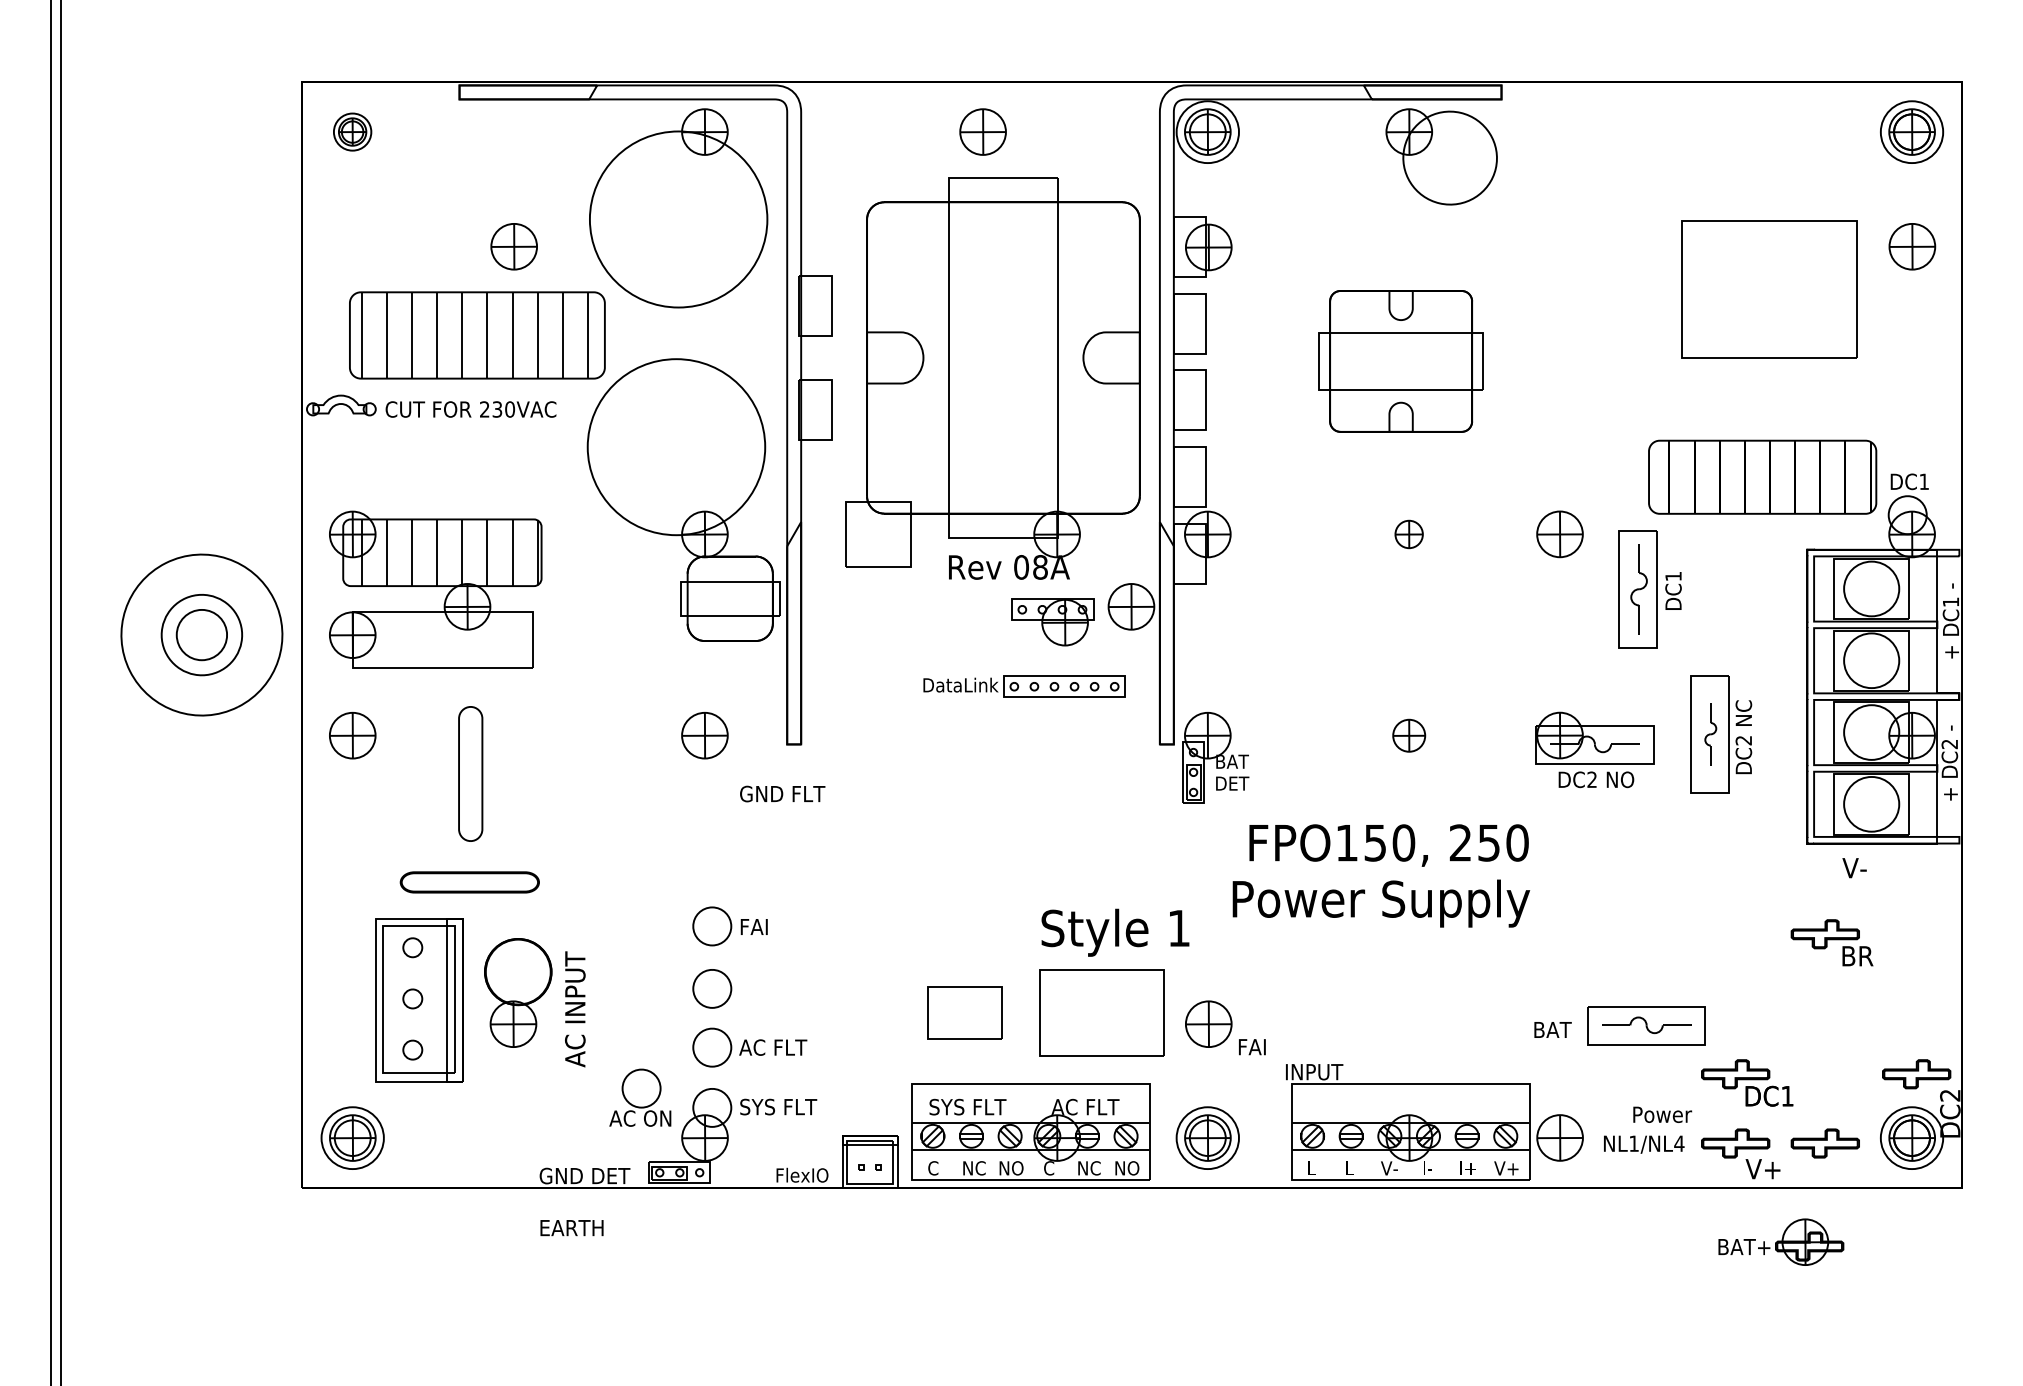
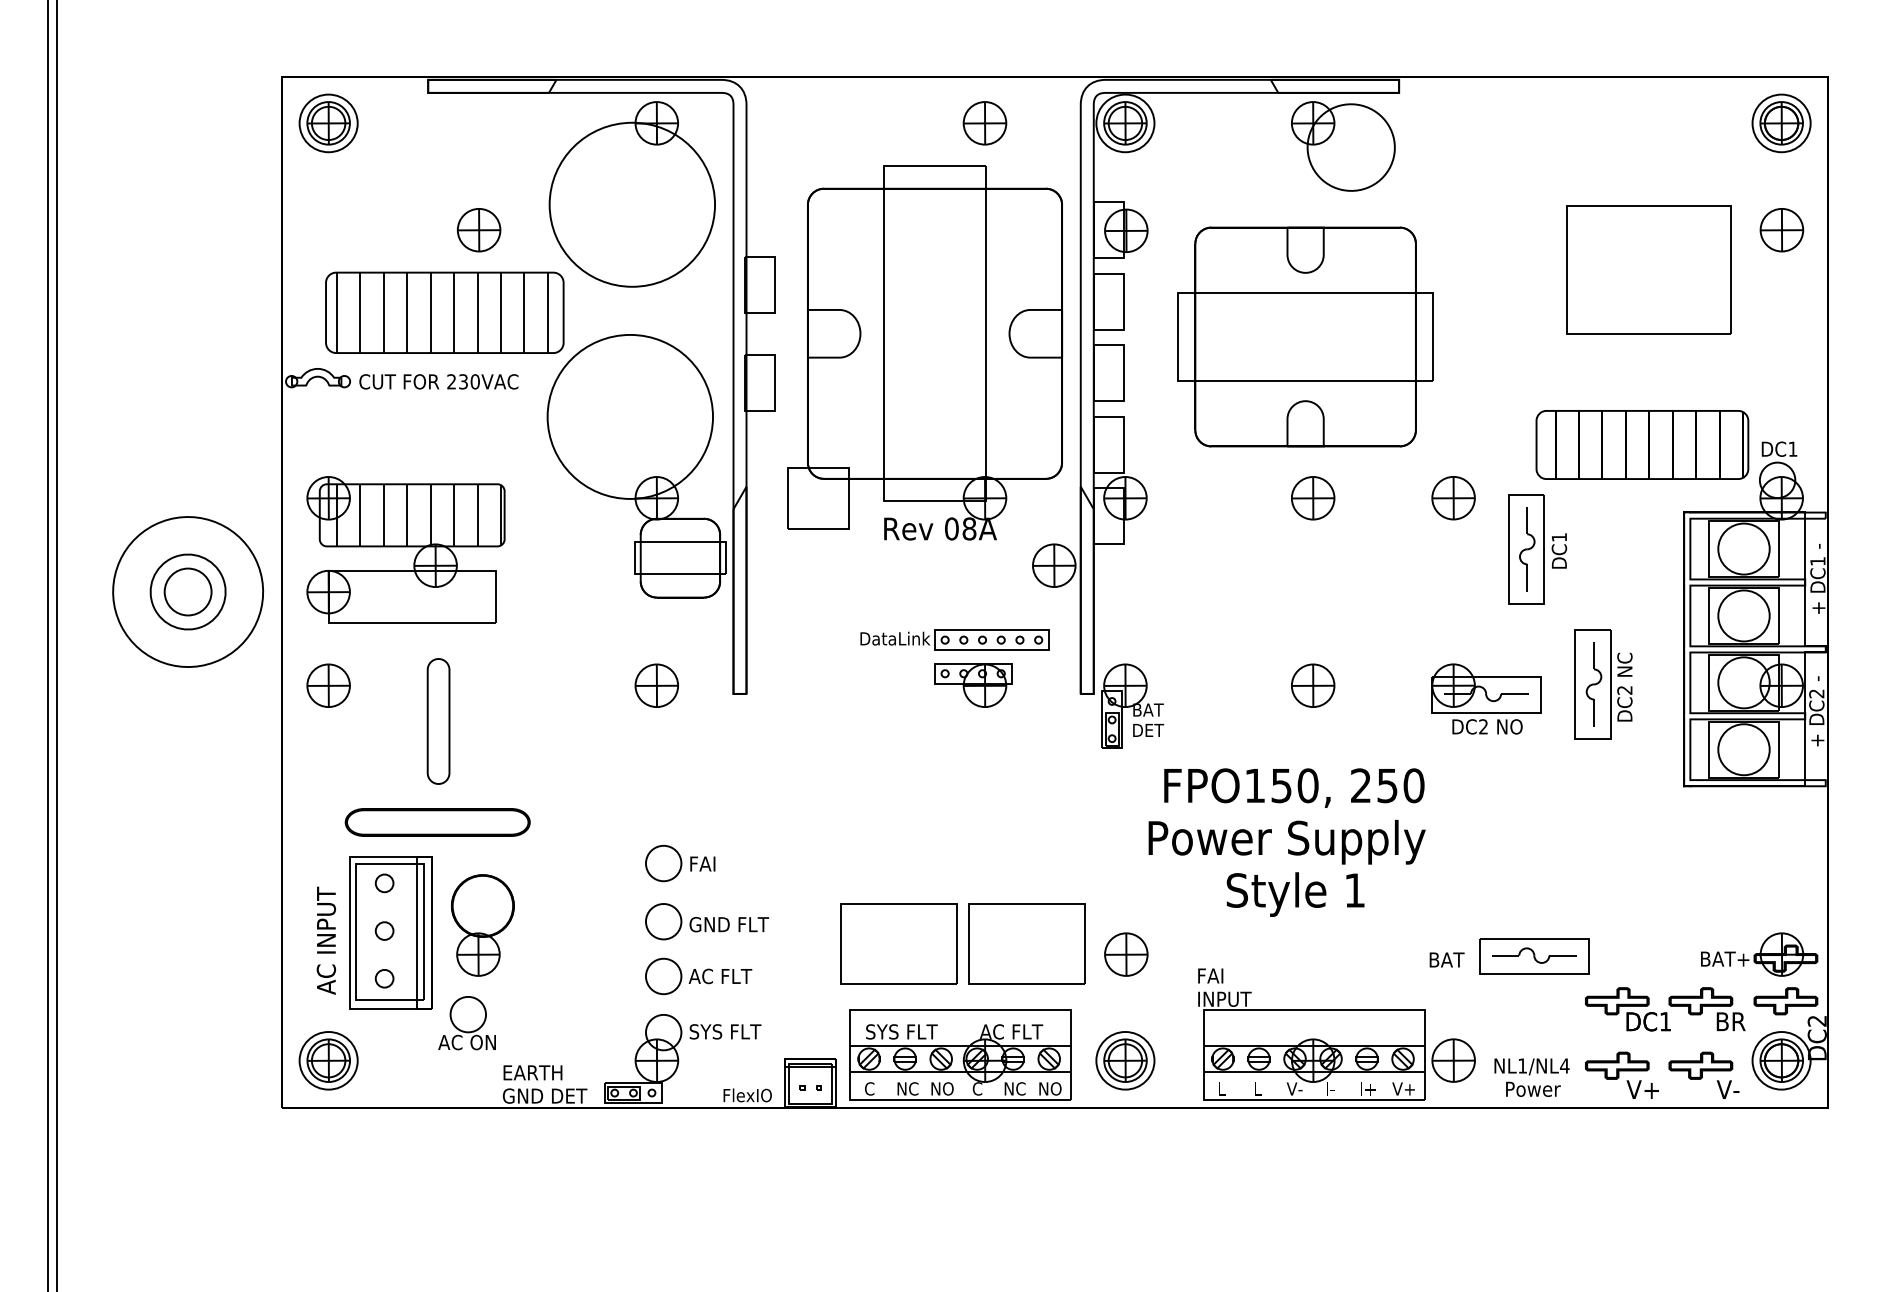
part: (352, 131) -> (328, 122), size x1.67
part: (982, 131) -> (984, 122), moved
part: (1400, 361) -> (1304, 337), size x1.67
part: (1408, 534) -> (1312, 498), size x1.67
part: (1052, 622) -> (973, 685), moved
part: (1710, 734) -> (1593, 684), size x1.43
part: (1408, 735) -> (1312, 685), size x1.43
text: (782, 793) -> (729, 924), moved
text: (1854, 868) -> (1728, 1090), moved
part: (469, 882) -> (437, 822), size x1.43
text: (1115, 932) -> (1295, 894), moved
part: (1831, 942) -> (1706, 1008), moved
text: (575, 1009) -> (326, 940), moved
part: (964, 1012) -> (898, 943), size x1.67
text: (1252, 1047) -> (1210, 976), moved
part: (640, 1097) -> (467, 1022), moved
text: (1662, 1114) -> (1533, 1089), moved
text: (571, 1228) -> (532, 1073), moved
part: (1781, 1241) -> (1759, 953), moved

